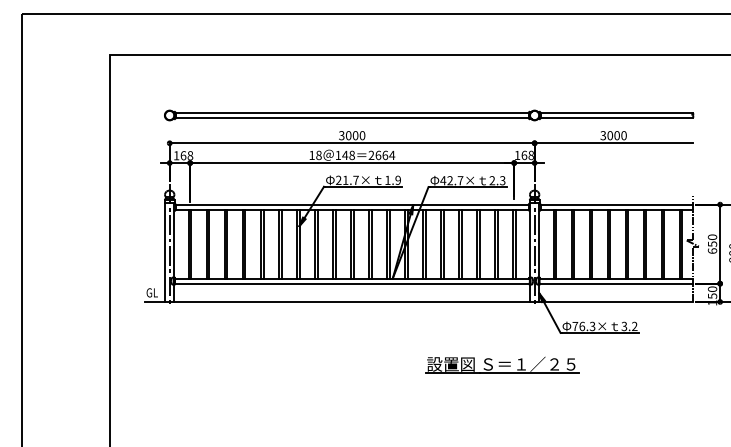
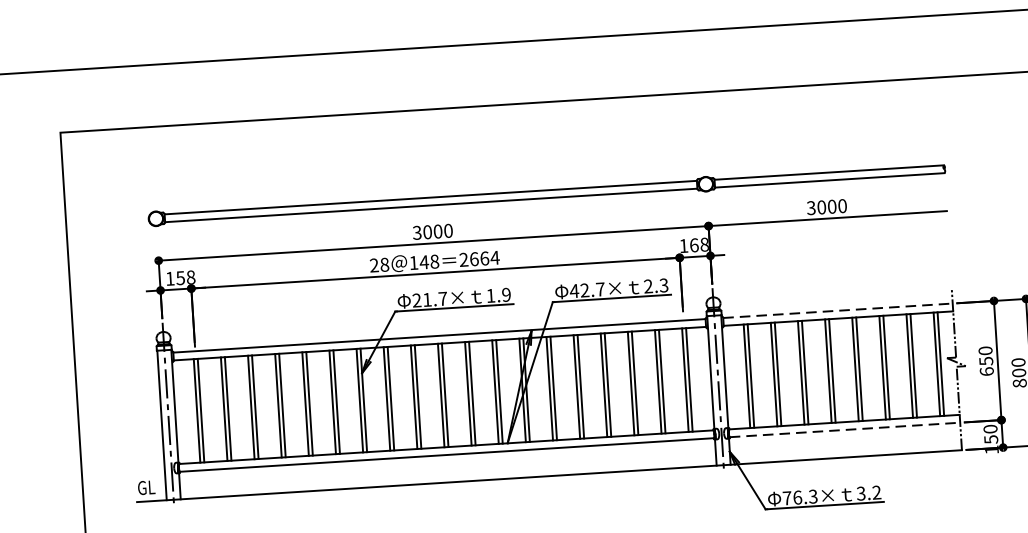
text: (311, 154) -> (373, 264), 18 -> 28
text: (183, 155) -> (180, 277), 168 -> 158
line: (617, 204) -> (839, 310), solid -> dashed
line: (616, 283) -> (845, 429), solid -> dashed

